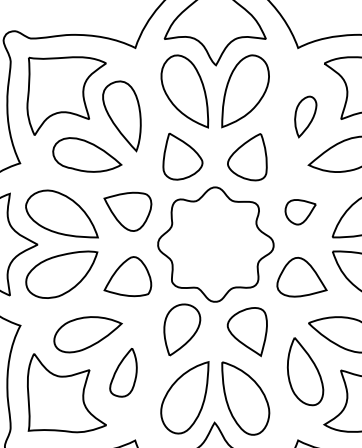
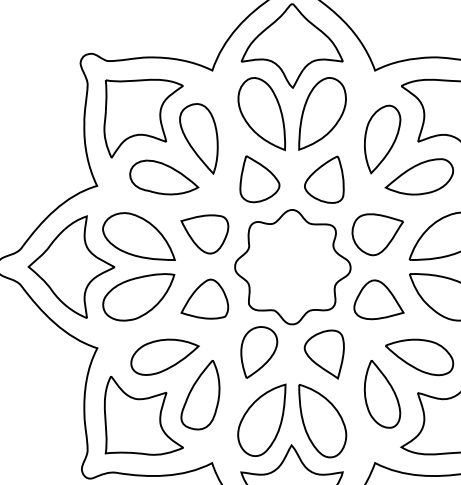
part: (305, 116) -> (382, 139), size x1.67
part: (300, 211) -> (377, 234), size x1.67
part: (123, 372) -> (200, 395), size x1.43

